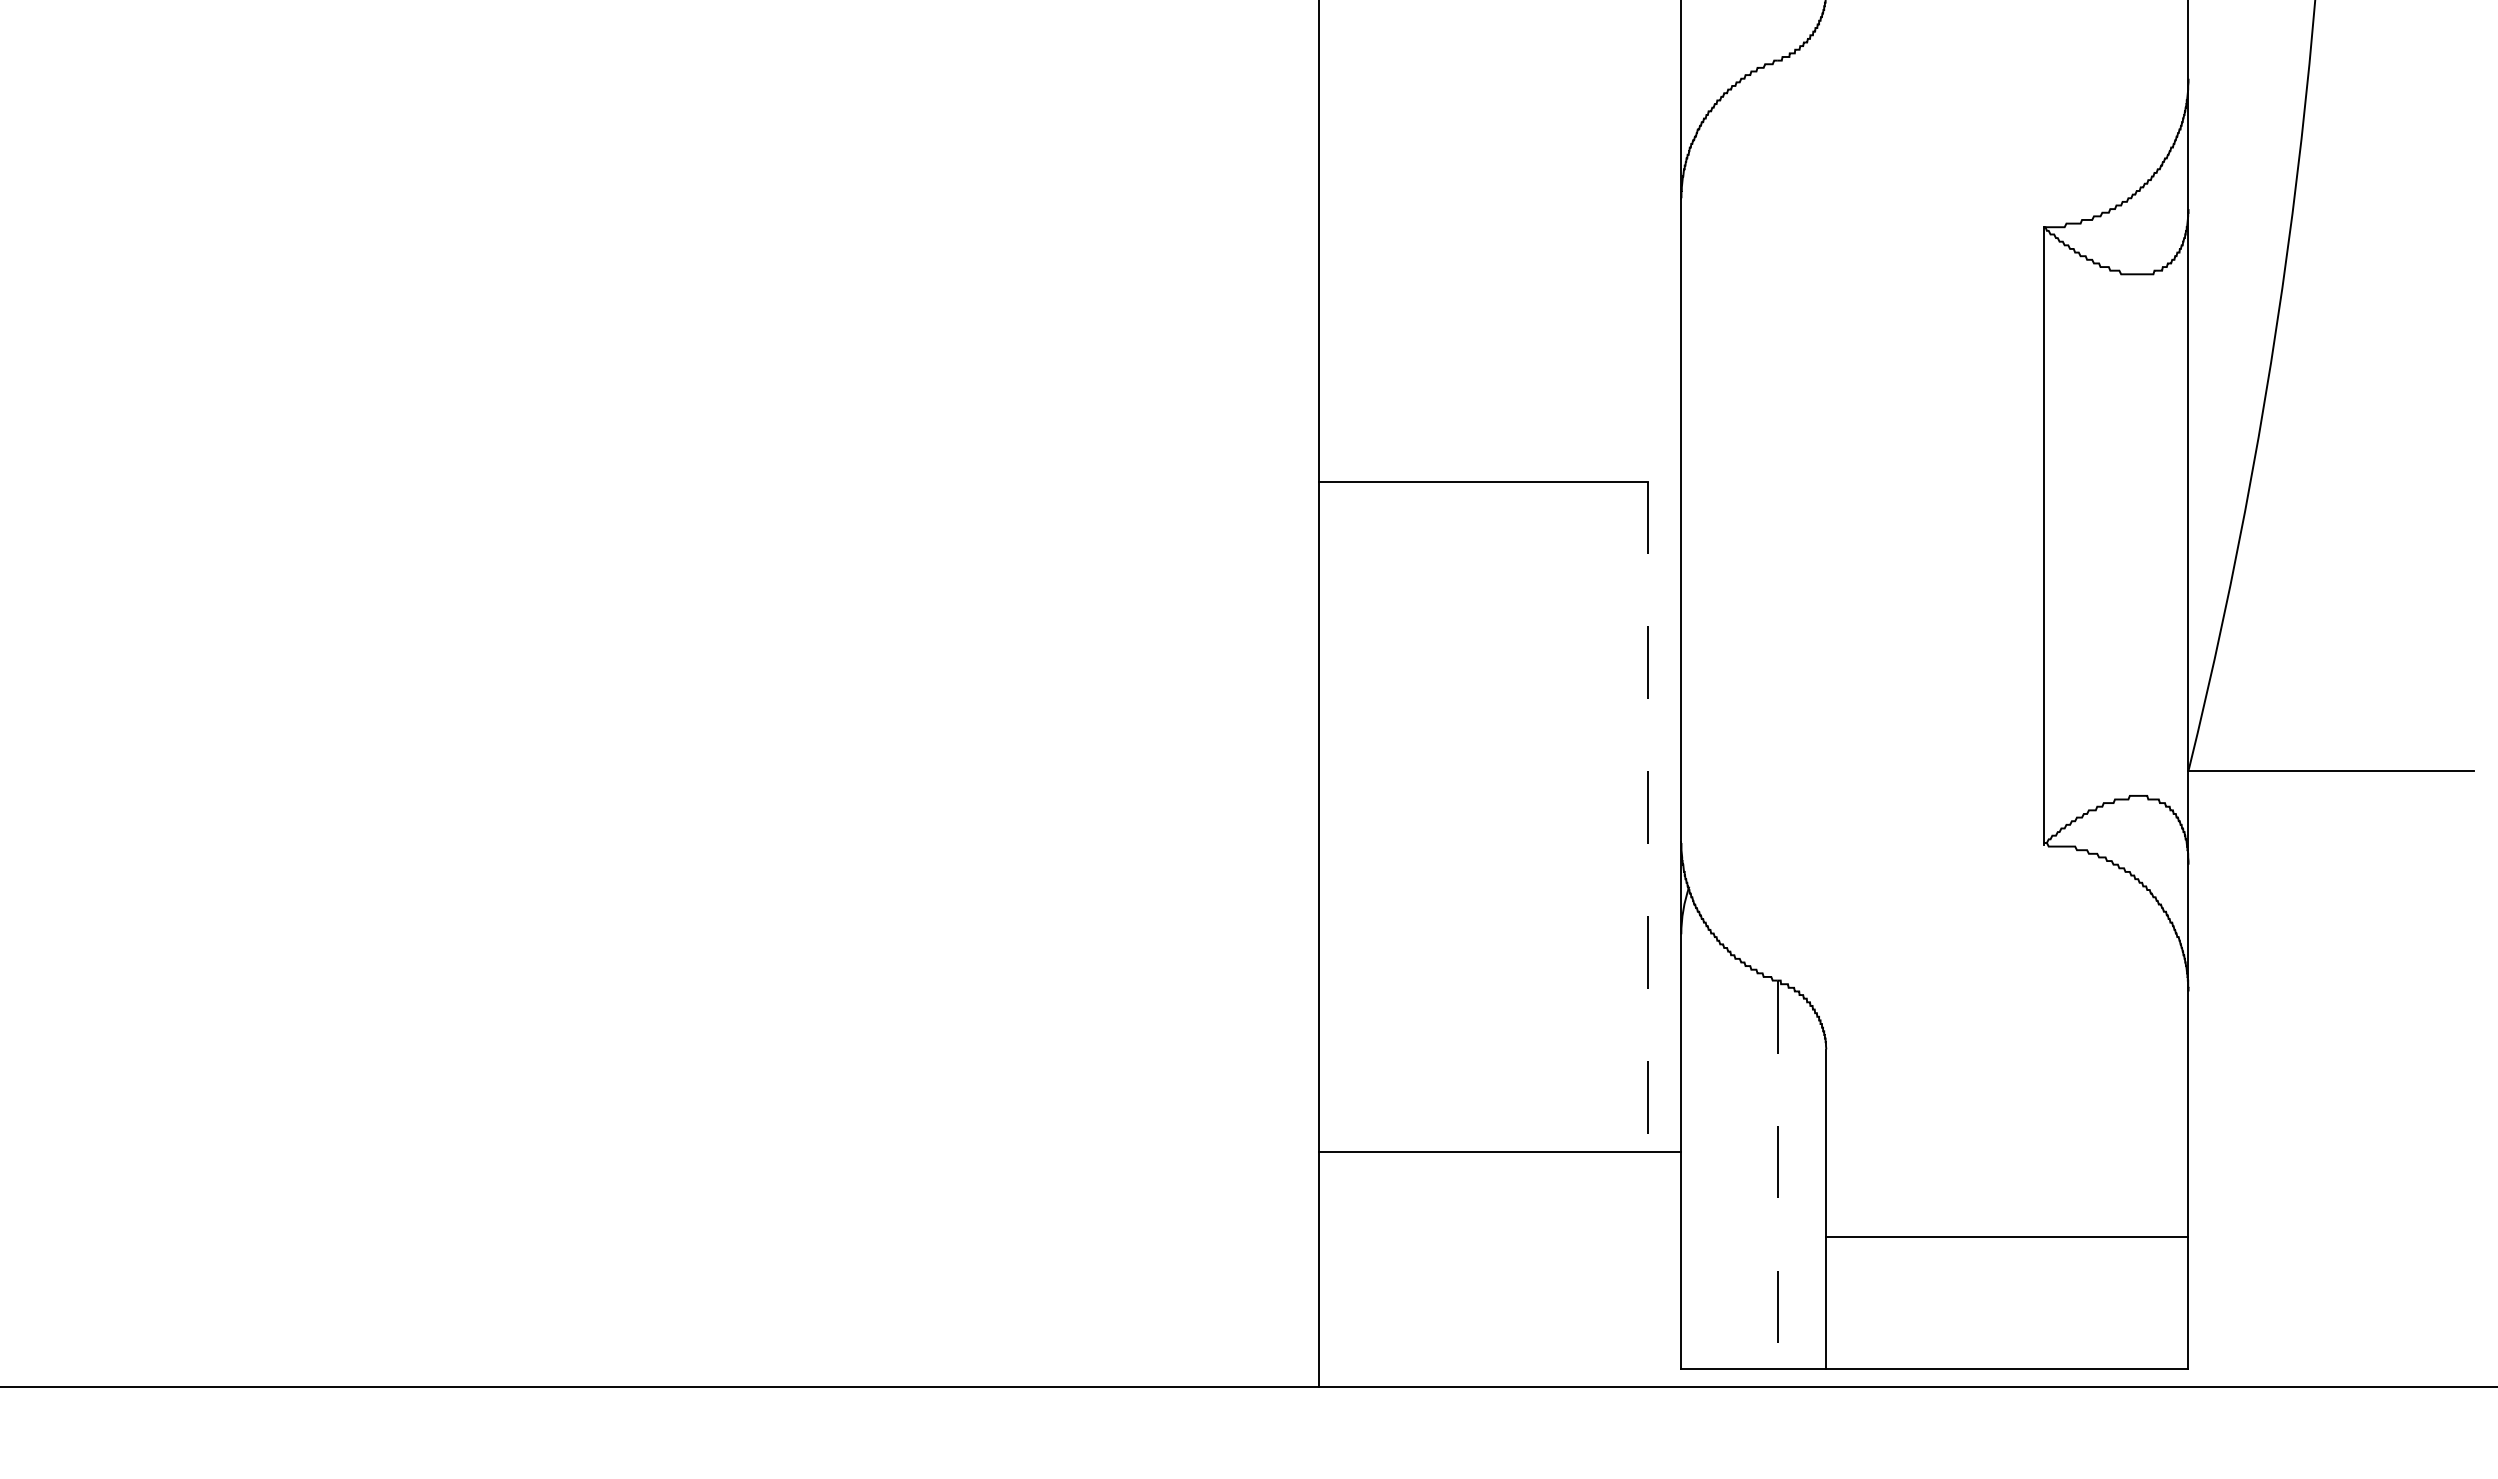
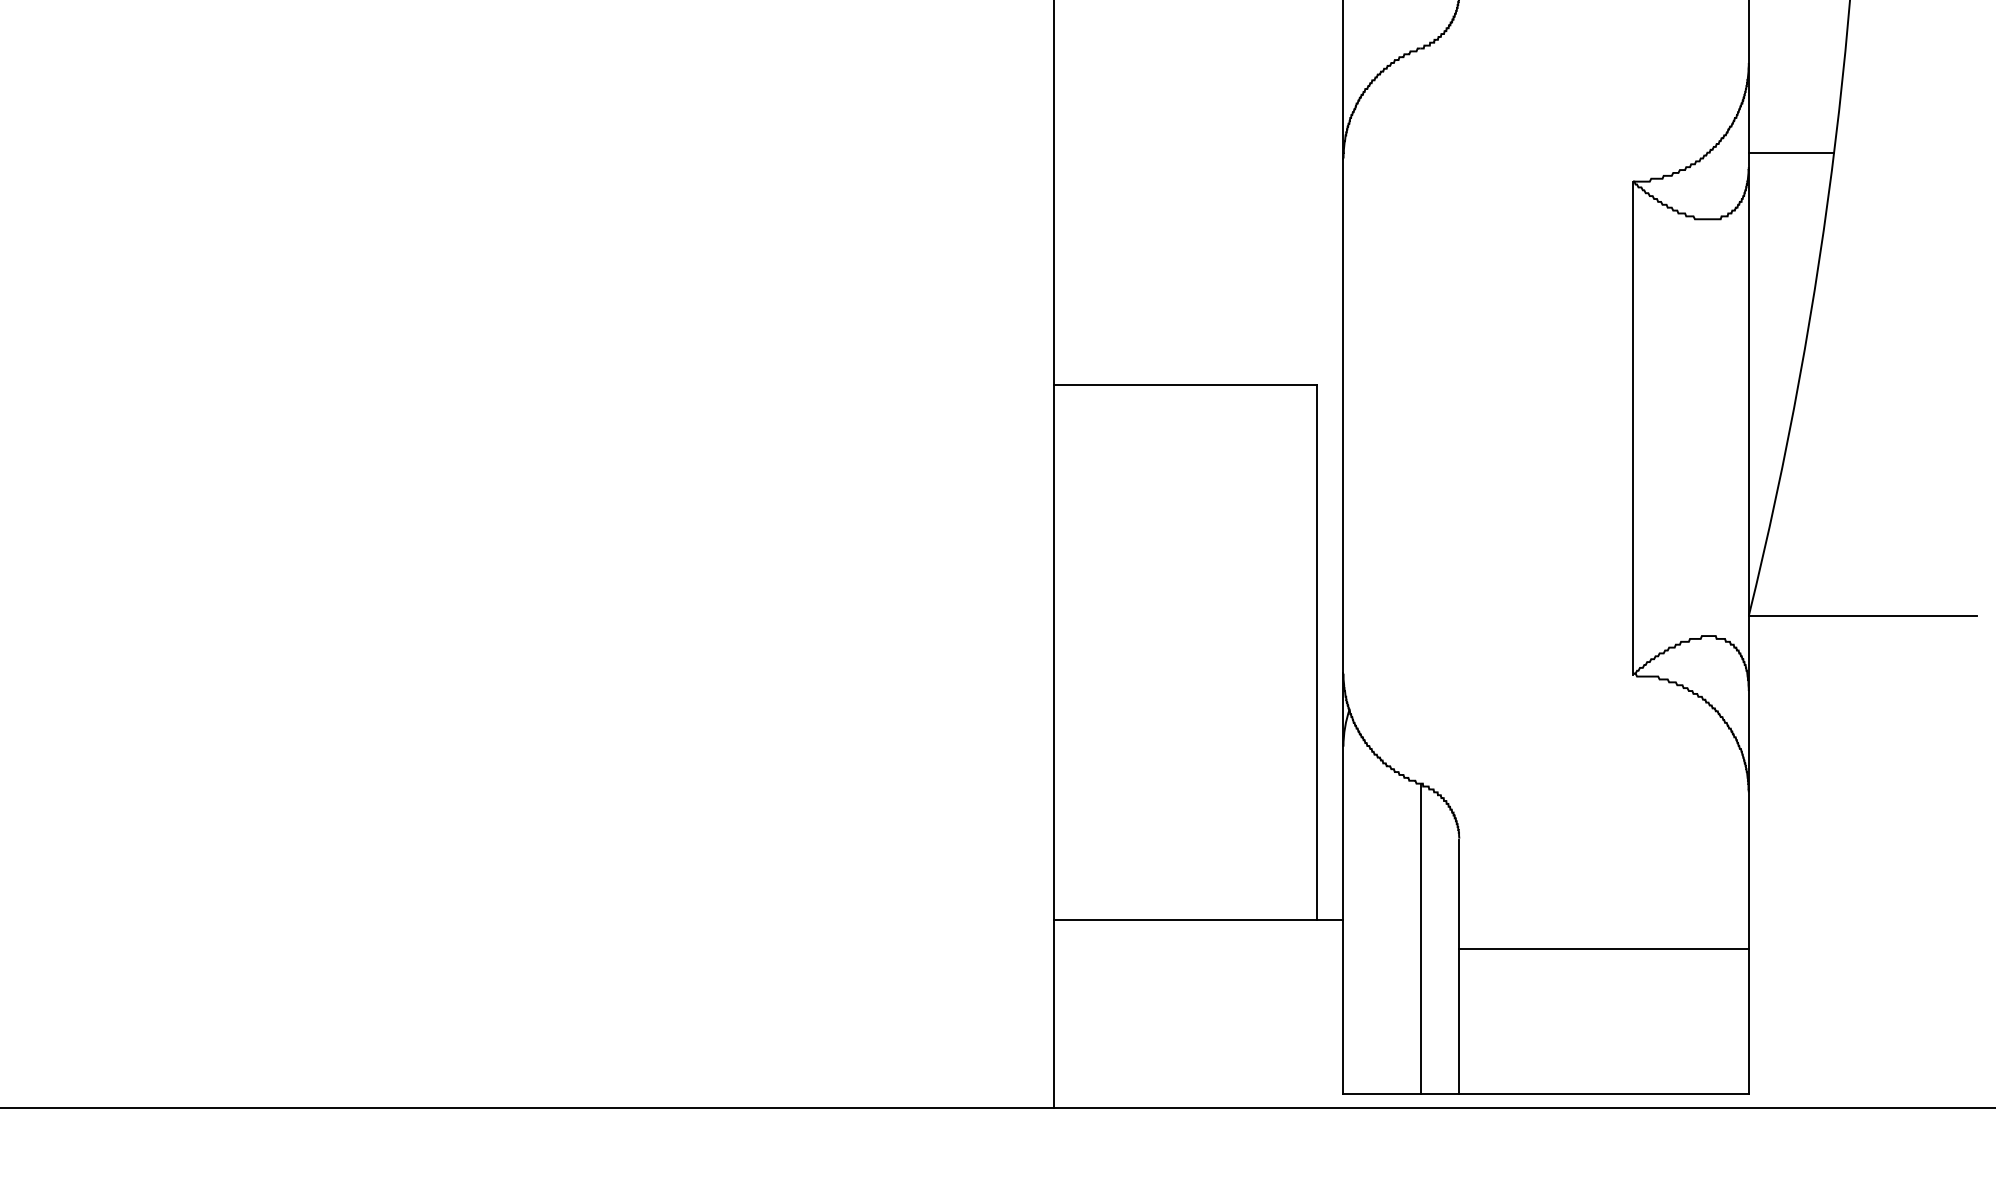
line: (2241, 191) -> (1791, 153), added
line: (1648, 817) -> (1317, 653), dashed -> solid
line: (1777, 1175) -> (1420, 939), dashed -> solid
line: (2007, 1236) -> (1604, 948), moved

